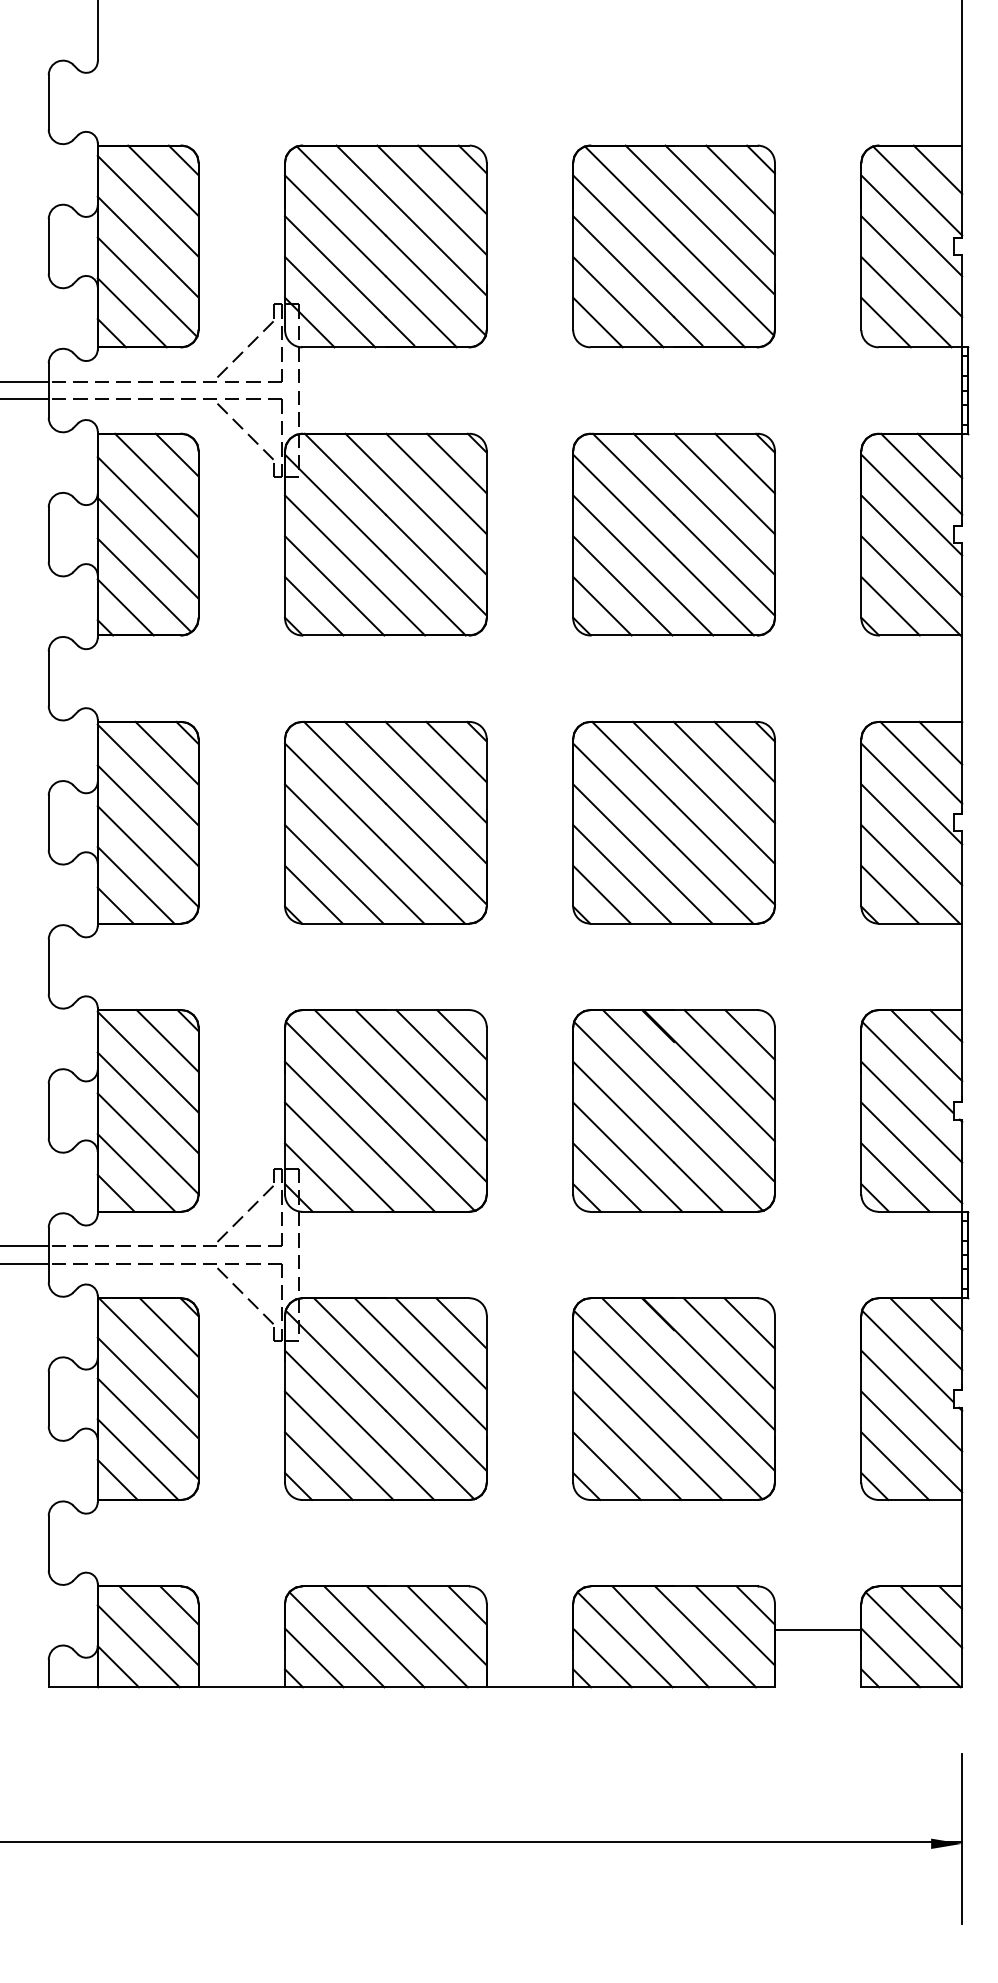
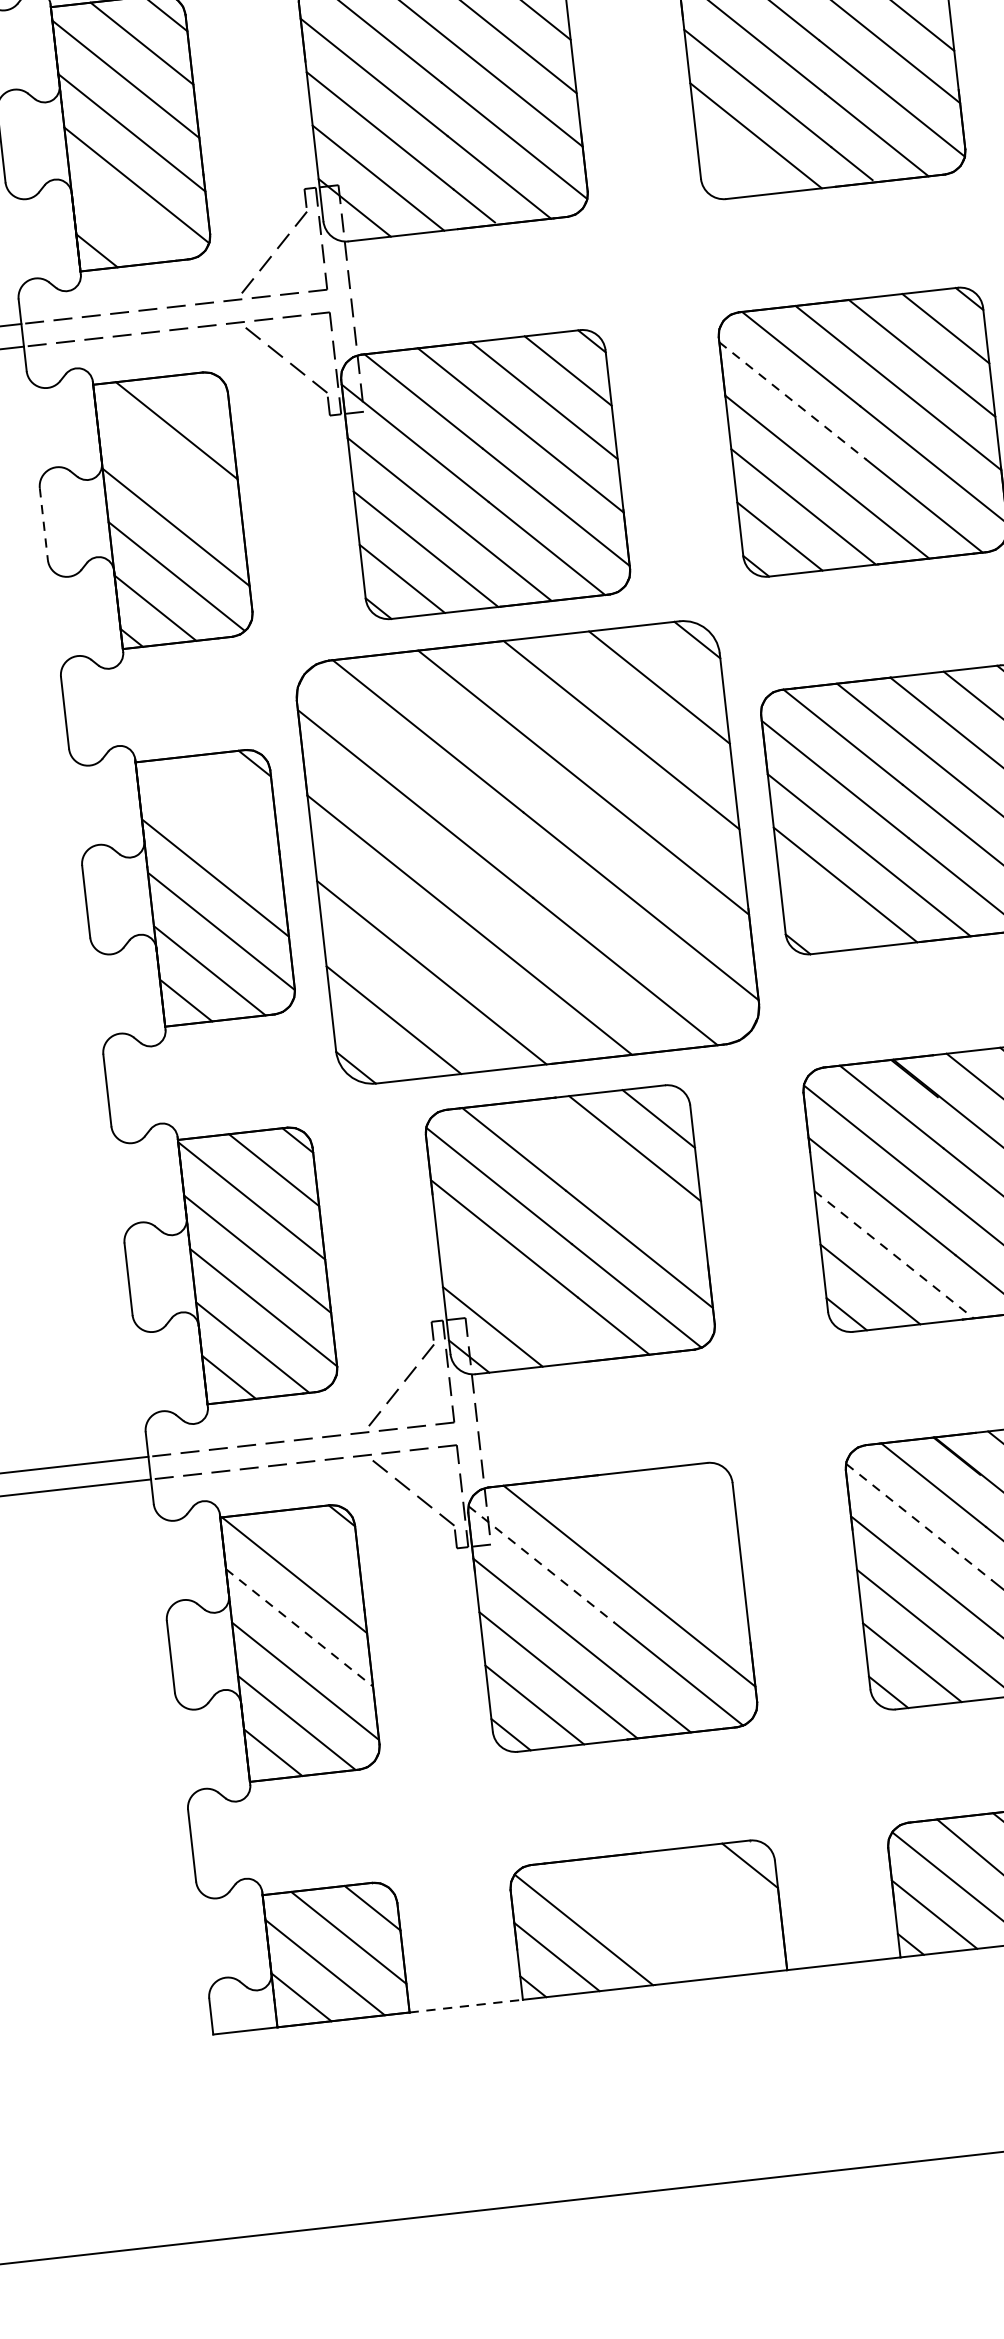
line: (131, 312) -> (119, 220), removed
line: (597, 322) -> (731, 165), removed
line: (176, 454) -> (199, 400), removed
line: (623, 505) -> (792, 401), solid -> dashed
line: (147, 507) -> (169, 474), removed
line: (48, 535) -> (43, 525), solid -> dashed
line: (166, 752) -> (230, 792), removed
line: (147, 774) -> (208, 823), removed
part: (385, 822) -> (527, 851), size x1.6
line: (601, 894) -> (821, 914), removed
line: (420, 1075) -> (610, 1178), removed
line: (339, 1156) -> (516, 1296), removed
line: (628, 1157) -> (895, 1255), solid -> dashed
line: (461, 1323) -> (700, 1497), removed
line: (168, 1327) -> (317, 1545), removed
line: (440, 1343) -> (676, 1526), removed
line: (335, 1360) -> (540, 1564), solid -> dashed
line: (624, 1360) -> (919, 1521), solid -> dashed
line: (420, 1364) -> (652, 1556), removed
line: (148, 1388) -> (300, 1628), solid -> dashed
line: (446, 1625) -> (725, 1895), removed
line: (374, 1636) -> (632, 1920), removed
line: (417, 1636) -> (688, 1913), removed
line: (242, 1687) -> (467, 2006), solid -> dashed

